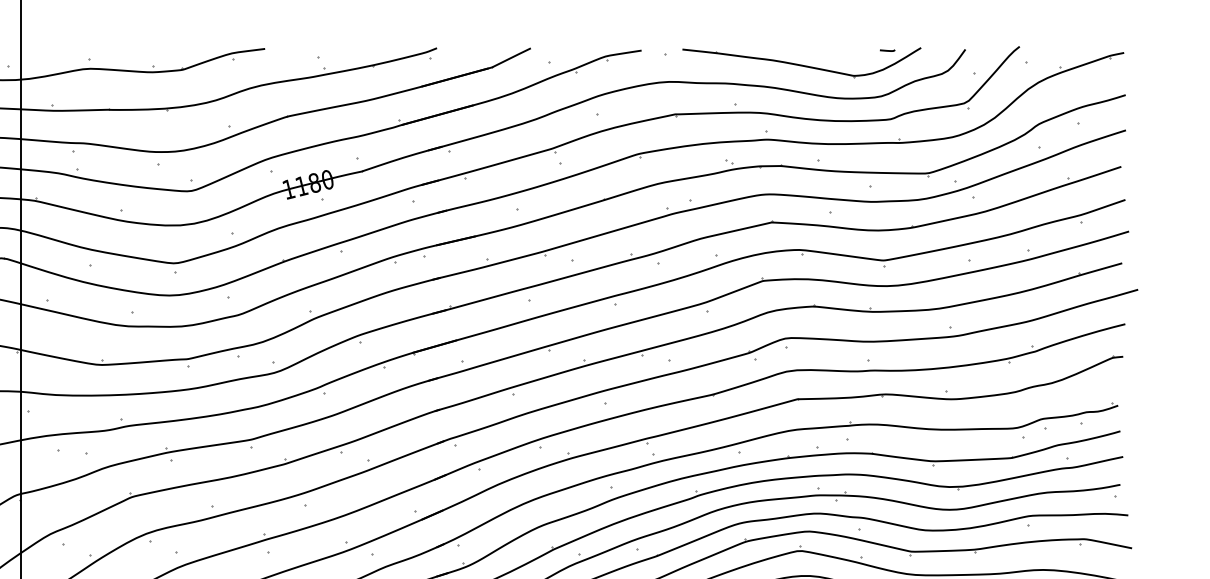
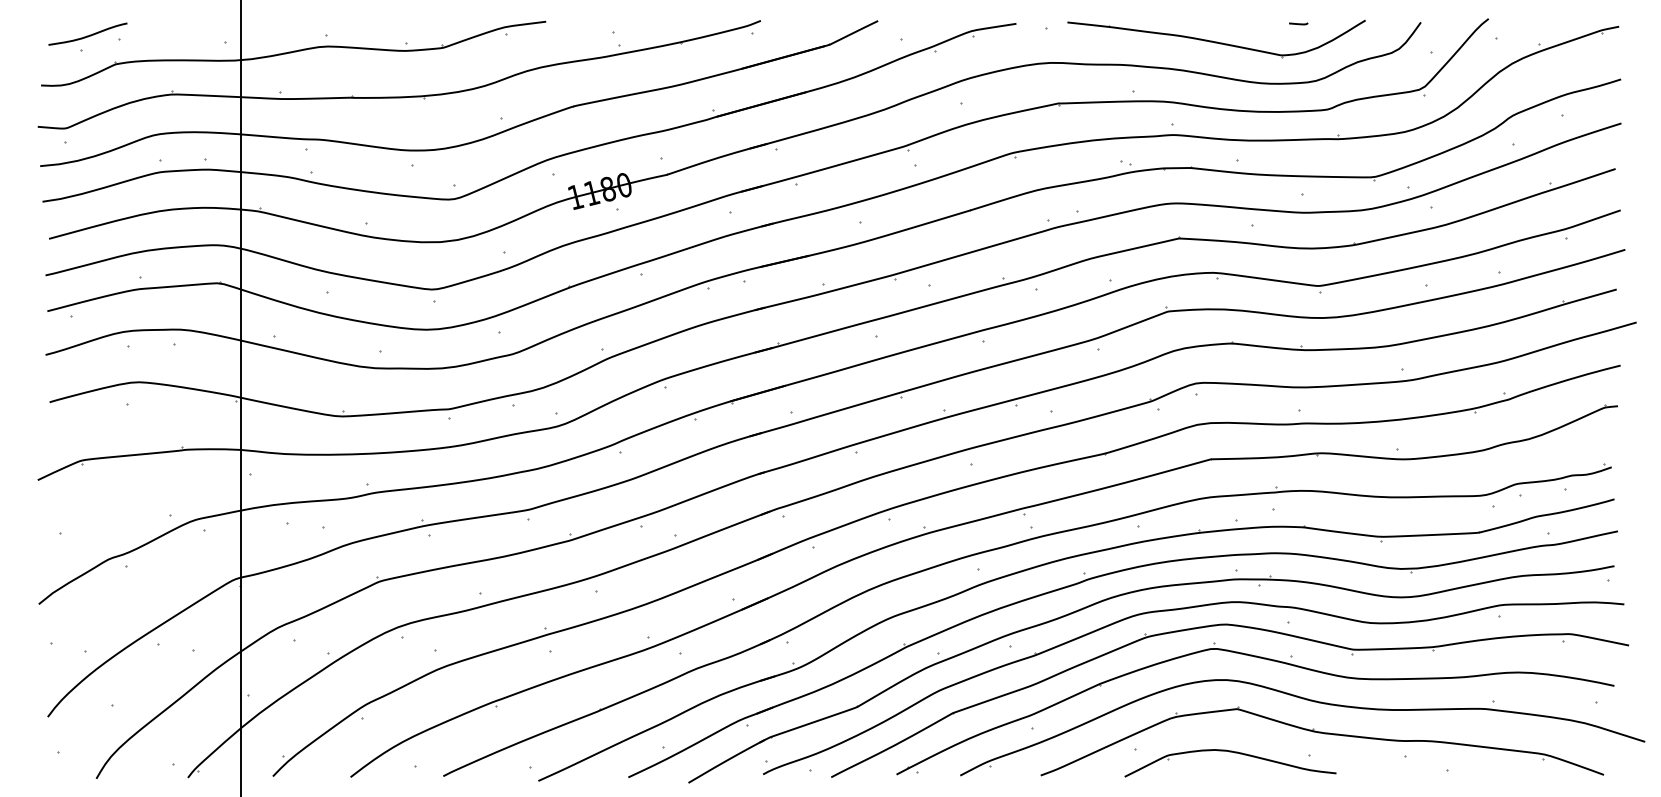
line: (887, 50) -> (1298, 23), moved

